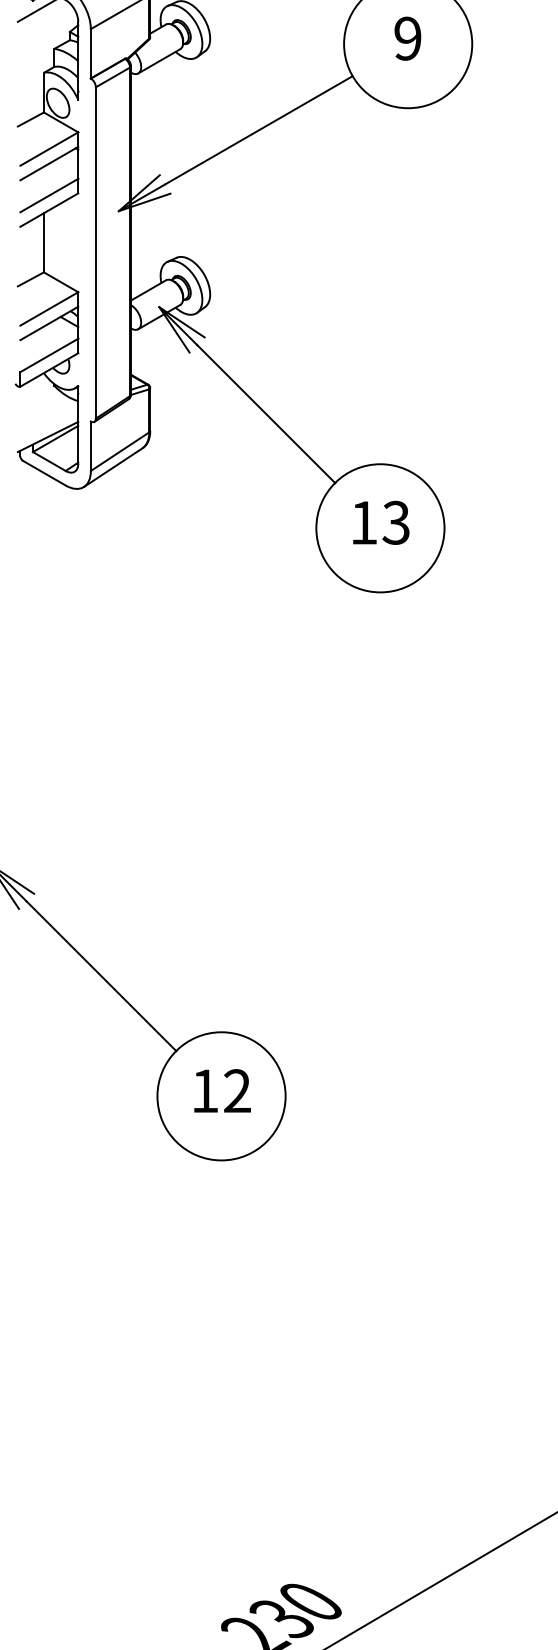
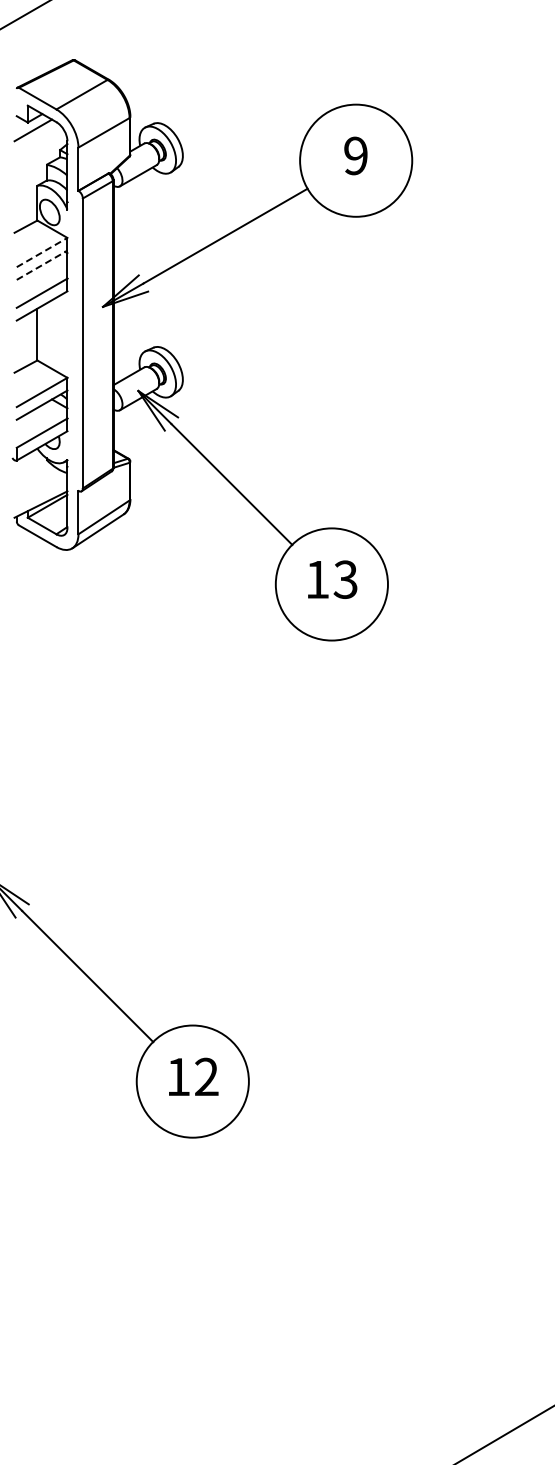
line: (49, 149) -> (42, 252), solid -> dashed
line: (49, 163) -> (42, 265), solid -> dashed

